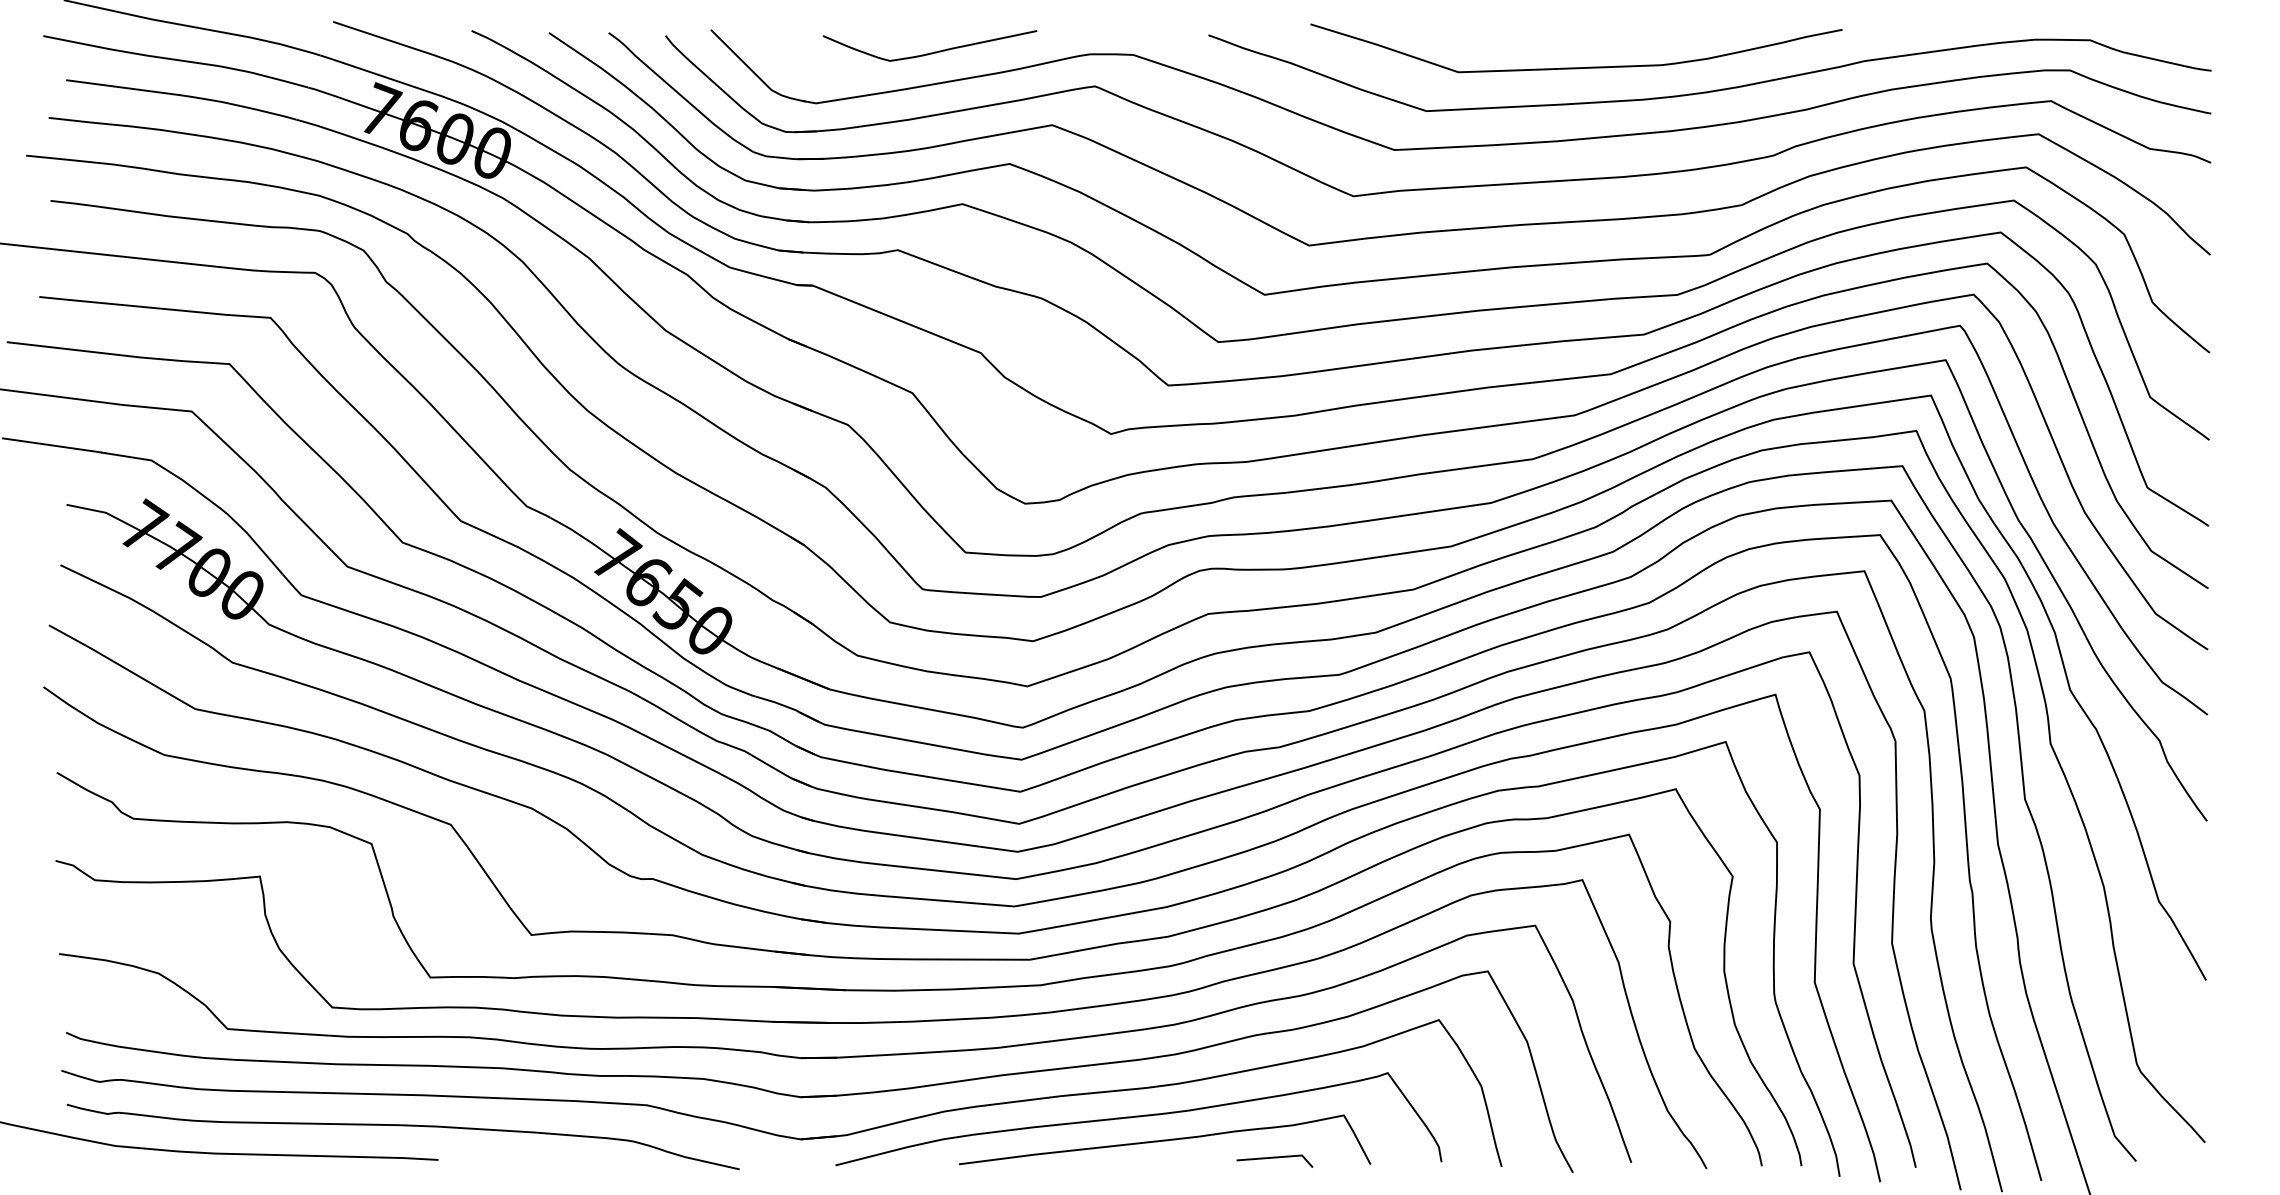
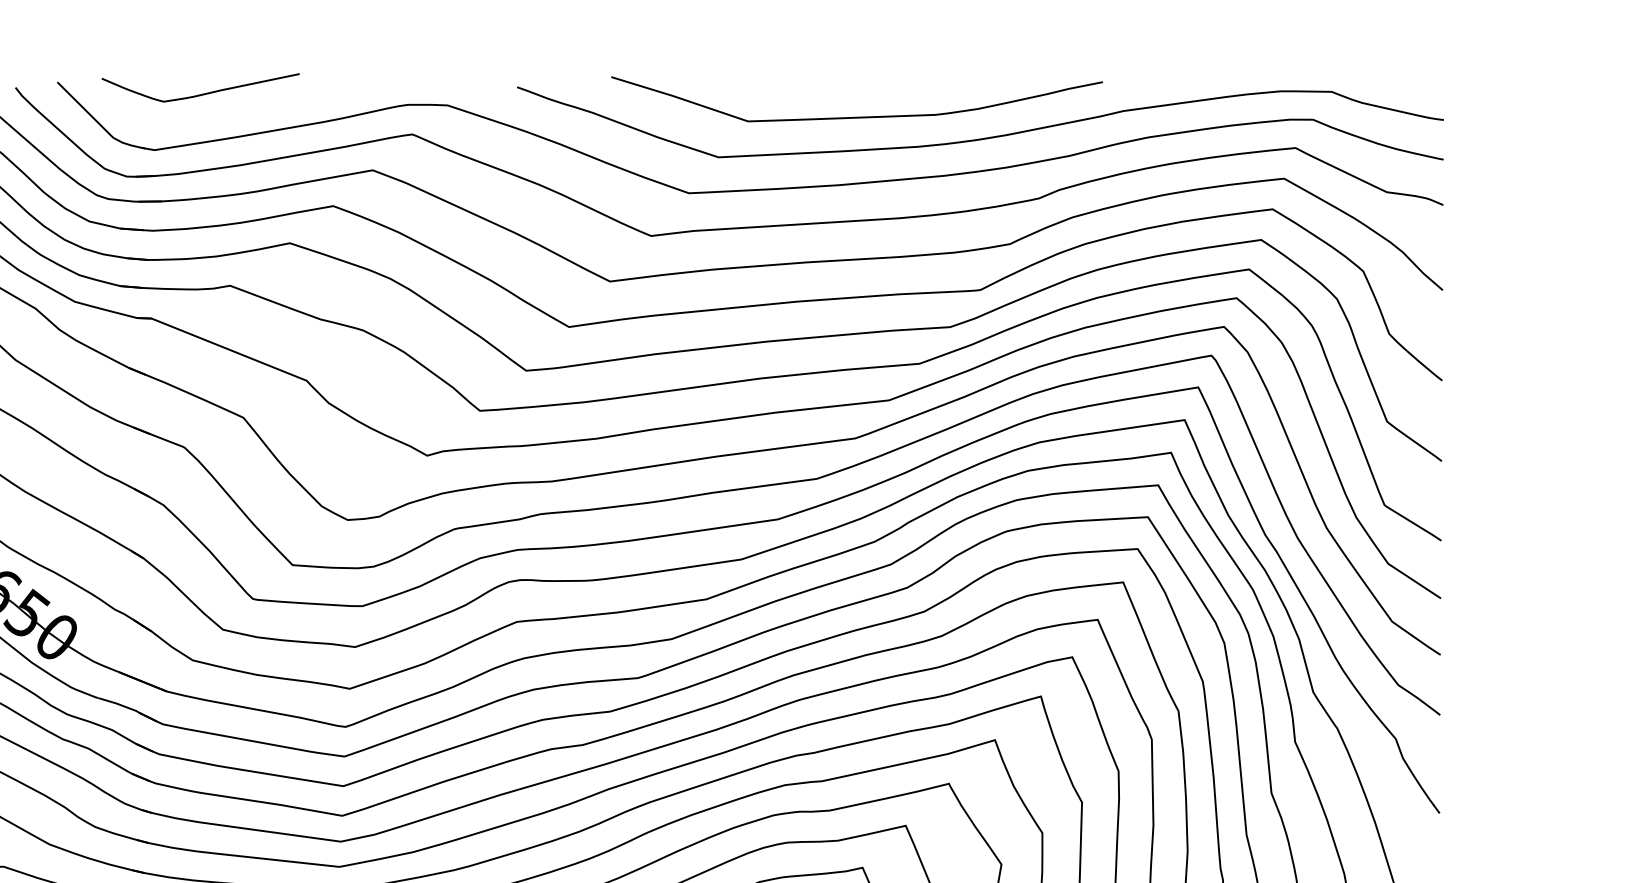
curve: (930, 52) -> (201, 93), moved

